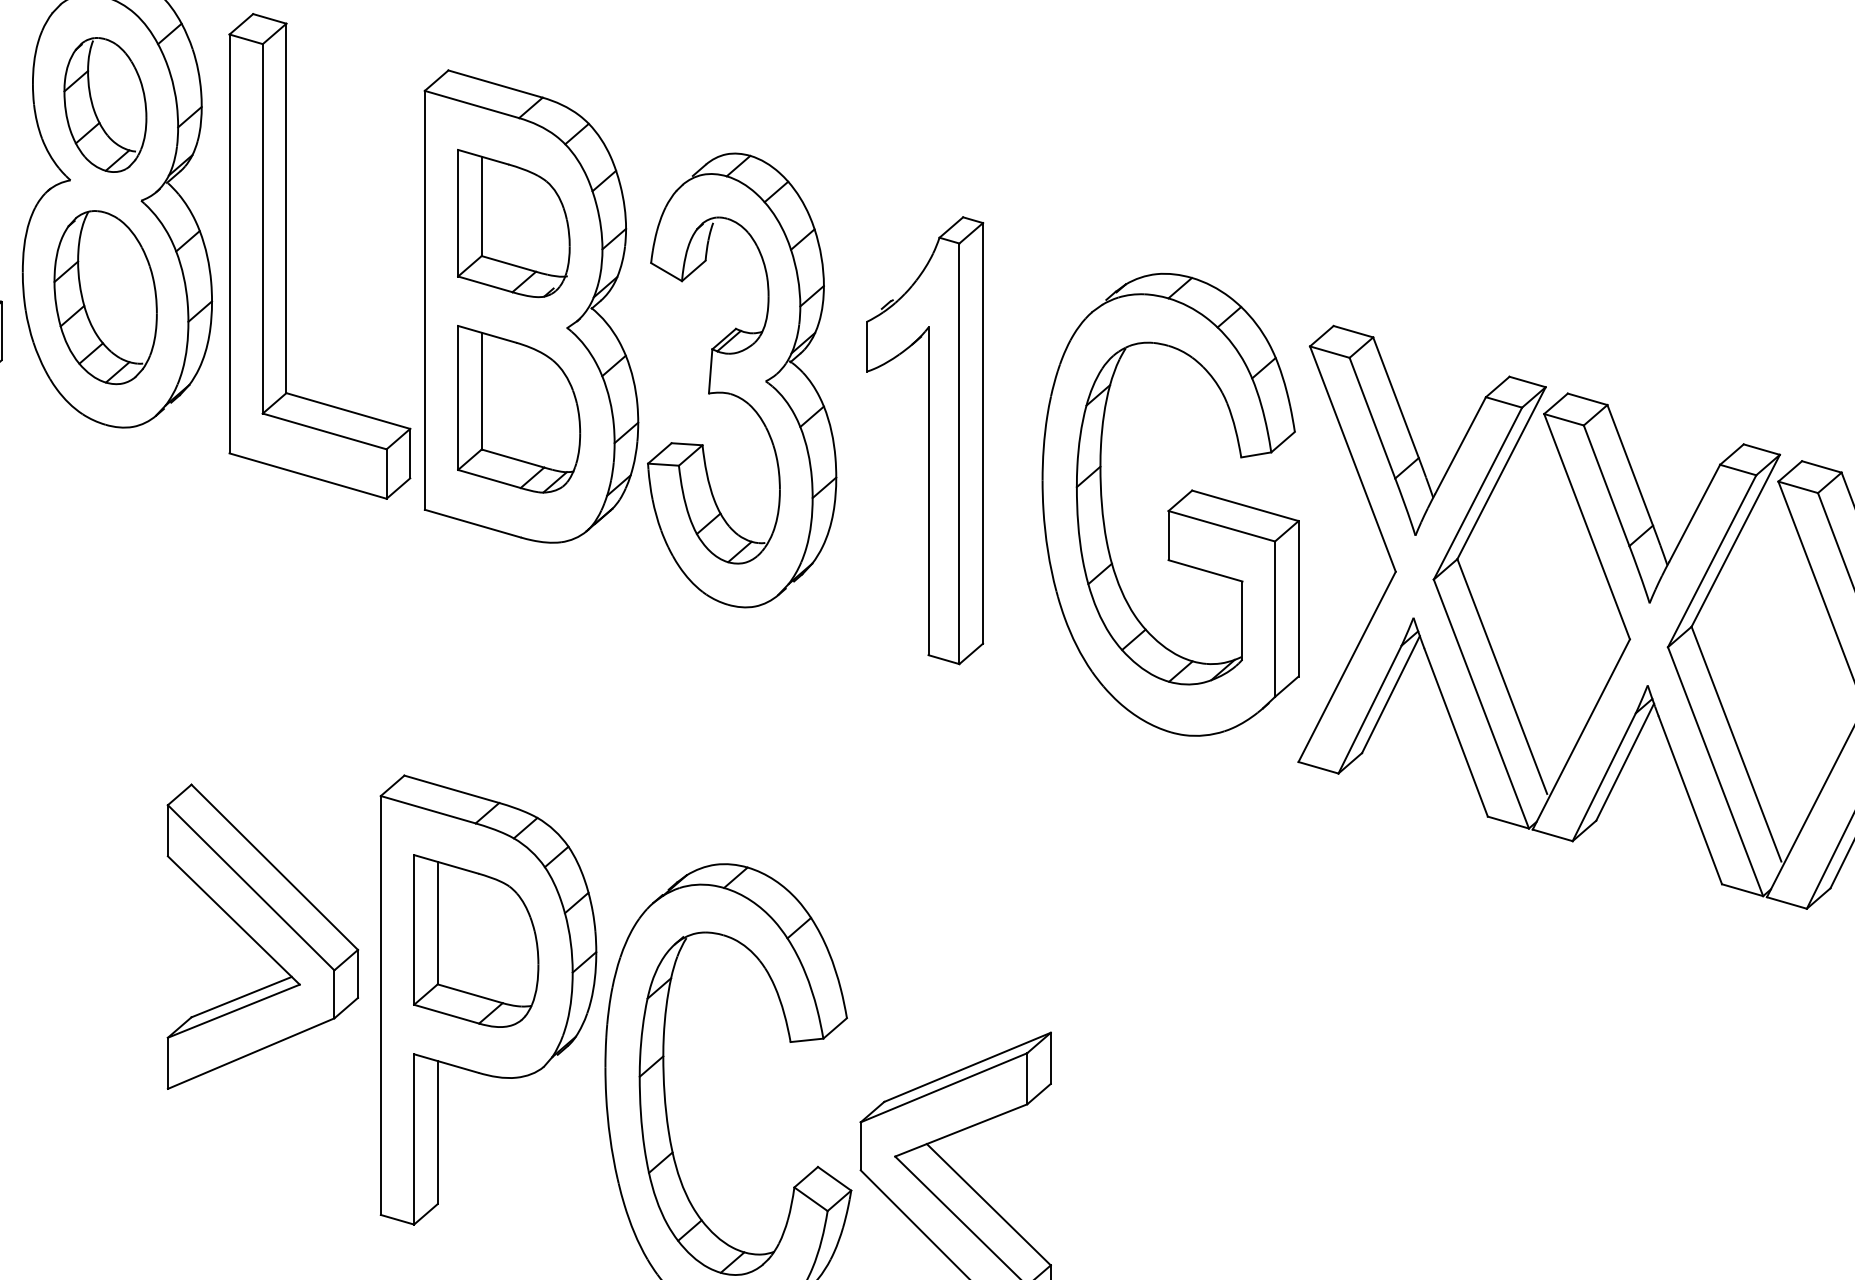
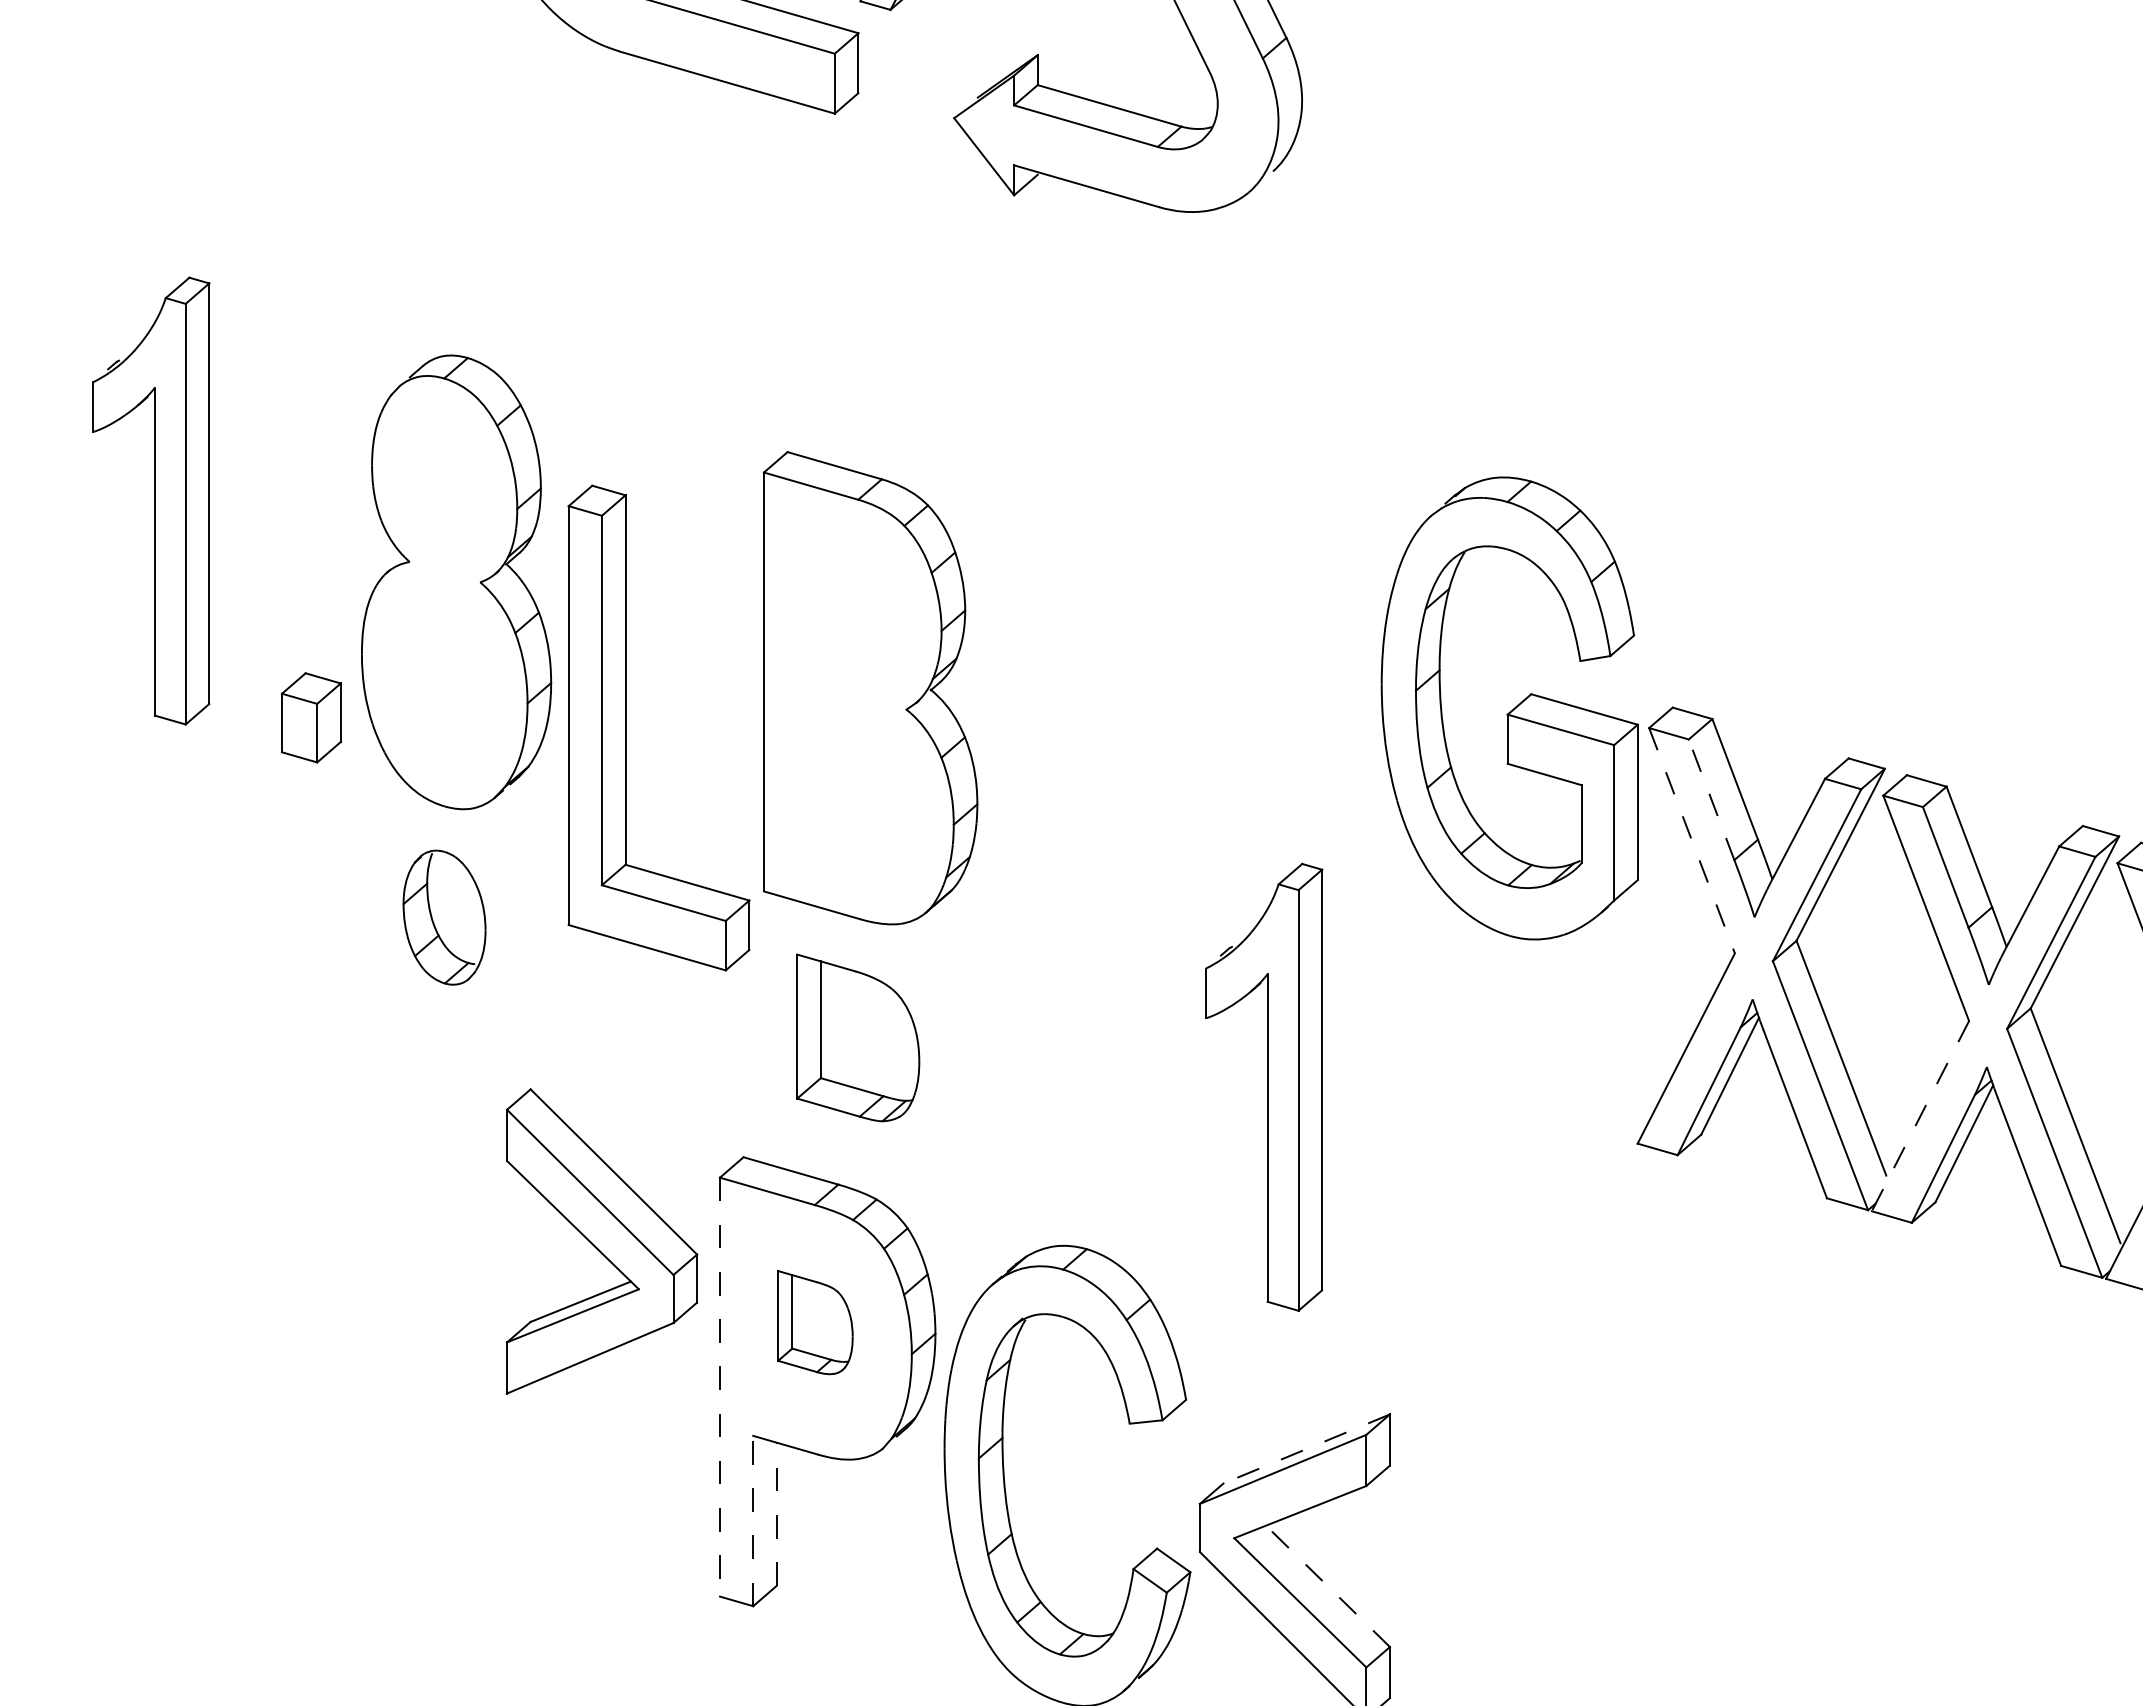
part: (105, 104) -> (444, 917), moved
part: (513, 222) -> (852, 604), removed
part: (287, 255) -> (626, 727), moved
part: (105, 296) -> (444, 678), removed
part: (742, 379) -> (1081, 761), removed
part: (519, 408) -> (858, 1037), moved
line: (1372, 417) -> (1711, 799), solid -> dashed
part: (925, 439) -> (1264, 1086), moved
line: (1353, 458) -> (1692, 840), solid -> dashed
part: (1170, 504) -> (1509, 708), moved
line: (1581, 734) -> (1920, 1116), solid -> dashed
part: (262, 936) -> (601, 1241), moved
part: (476, 940) -> (815, 1322), size x0.6
line: (380, 1005) -> (719, 1387), solid -> dashed
line: (967, 1067) -> (1306, 1449), solid -> dashed
line: (437, 1132) -> (776, 1514), solid -> dashed
line: (414, 1138) -> (753, 1520), solid -> dashed
line: (988, 1204) -> (1327, 1586), solid -> dashed

